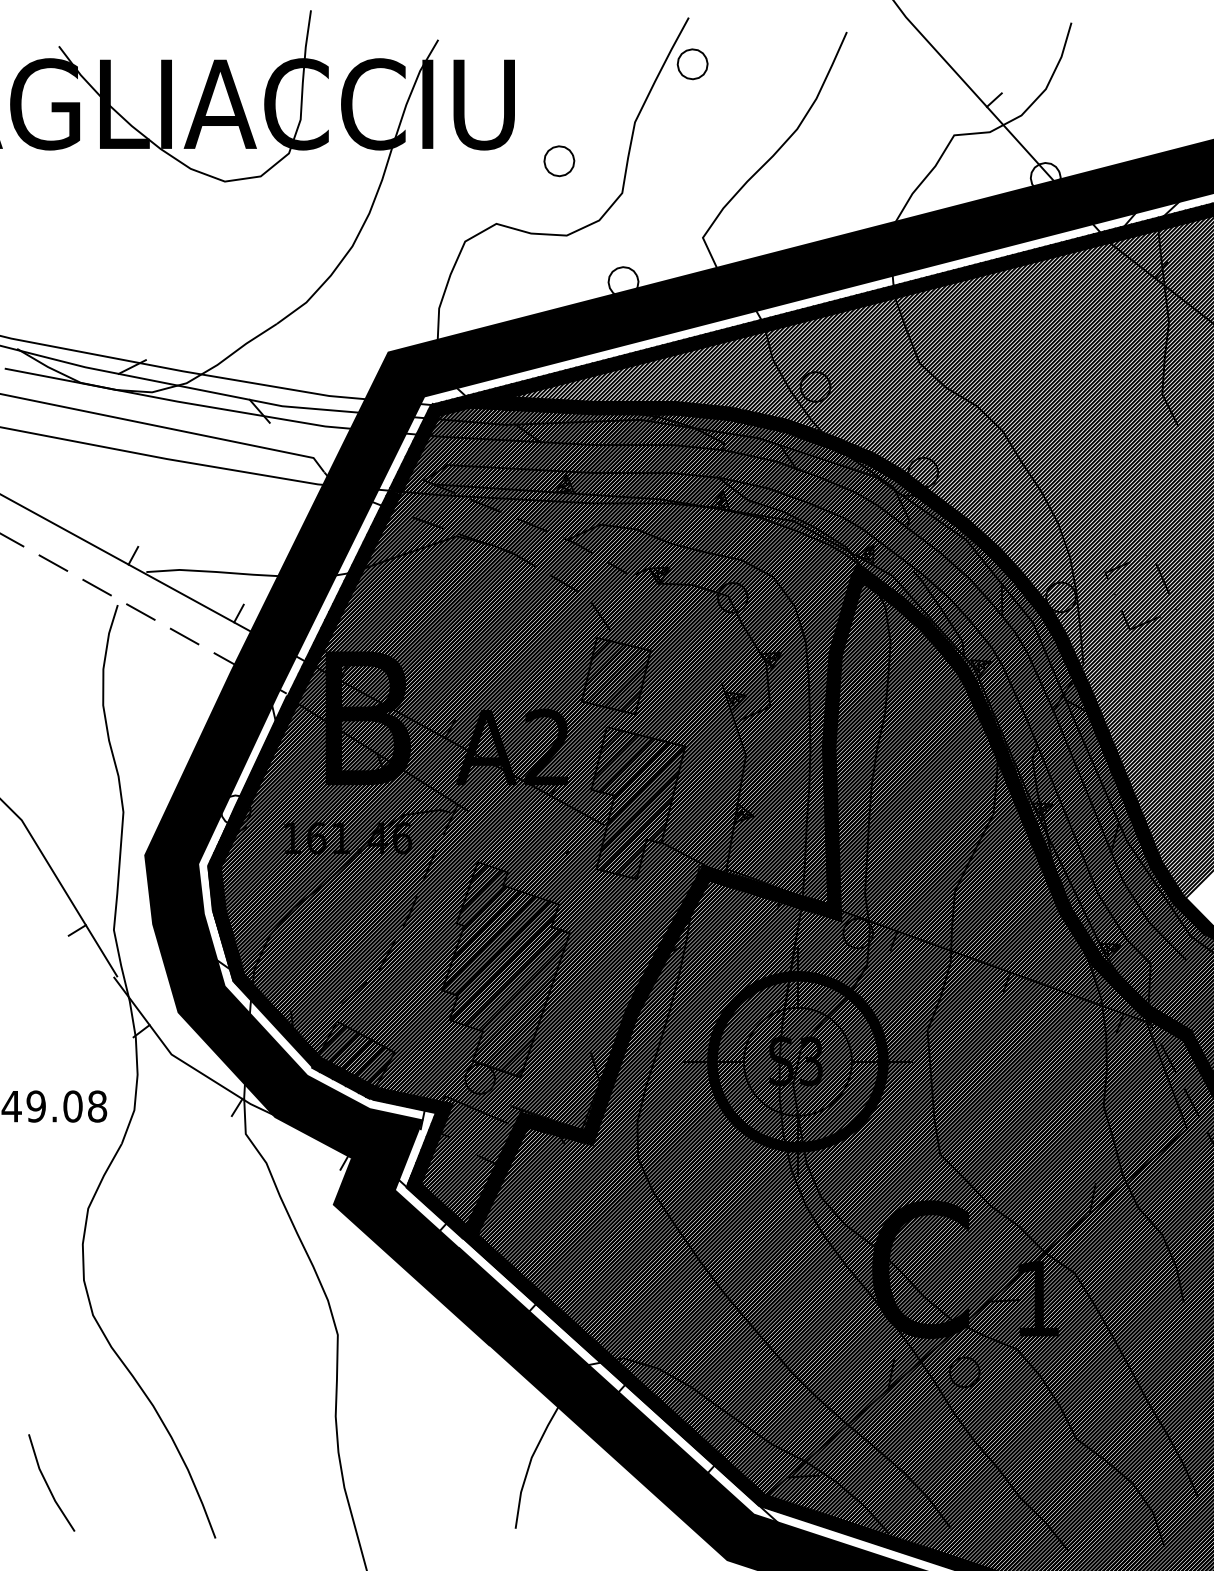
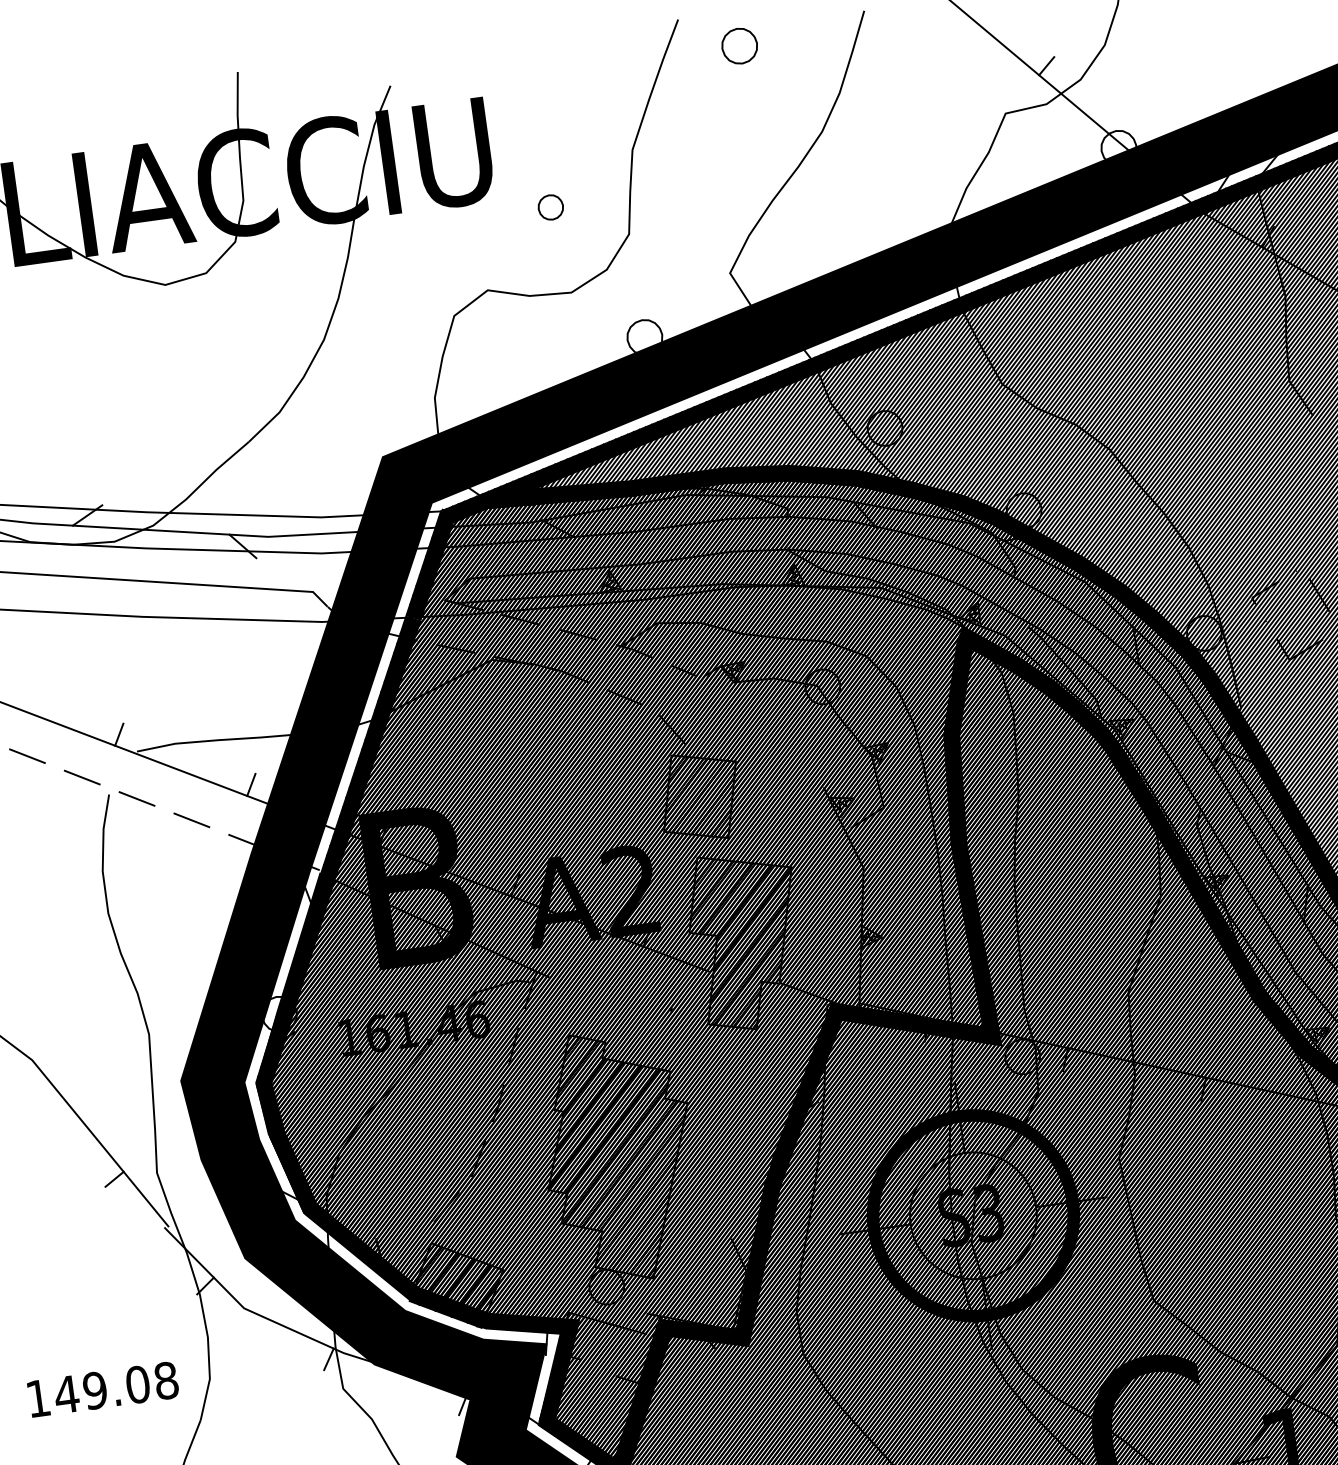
part: (692, 64) -> (739, 46), moved
part: (559, 161) -> (551, 207), size x0.7

